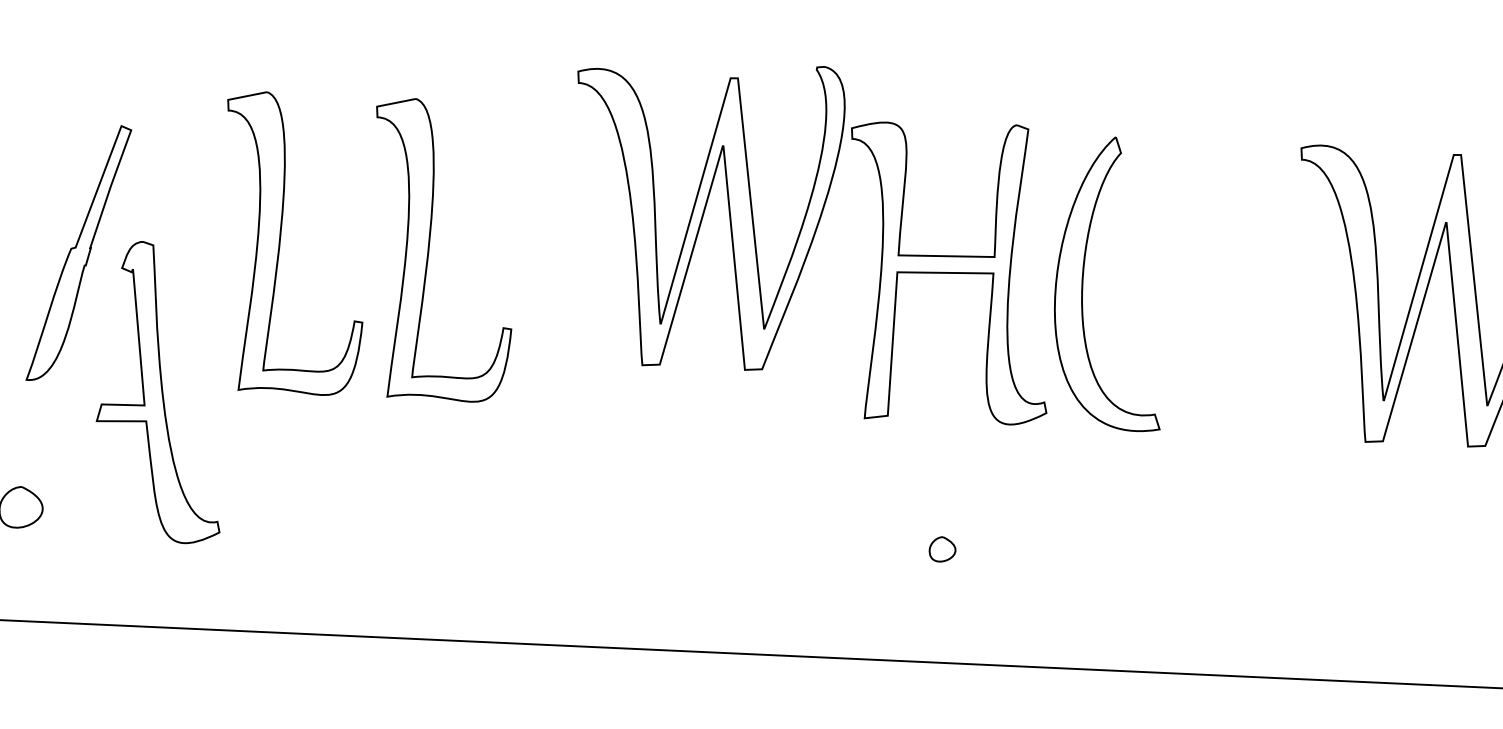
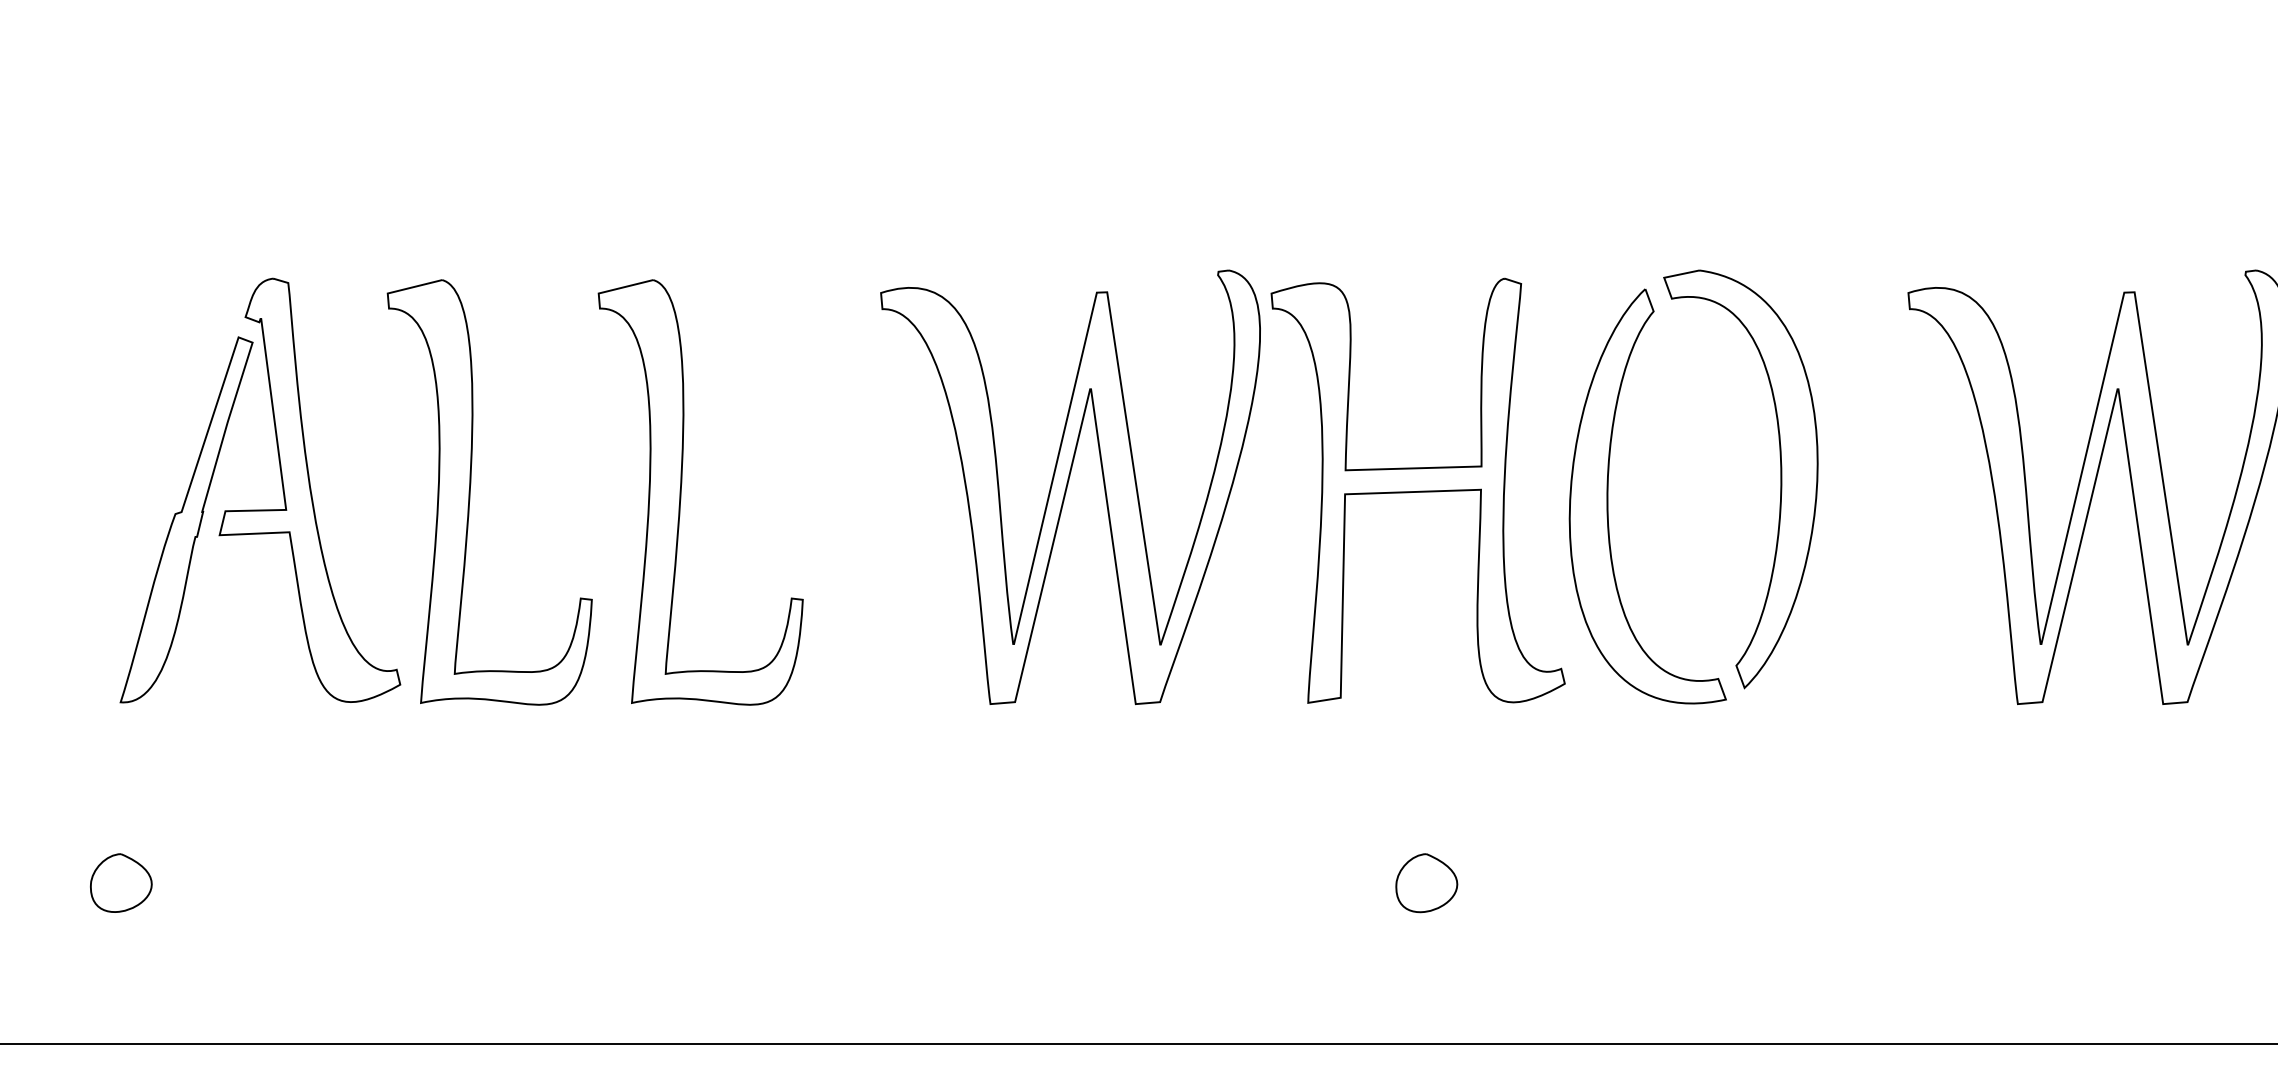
part: (705, 214) -> (1070, 486), moved
part: (1205, 275) -> (1780, 479), added
part: (161, 391) -> (309, 489), moved
part: (942, 549) -> (1426, 883), size x1.67

